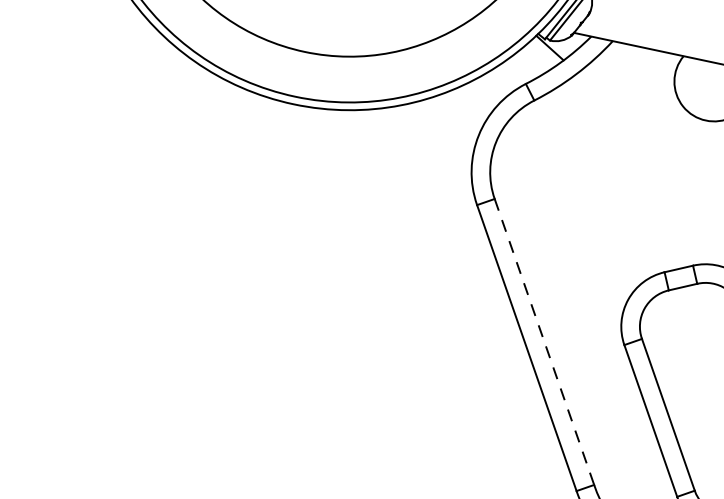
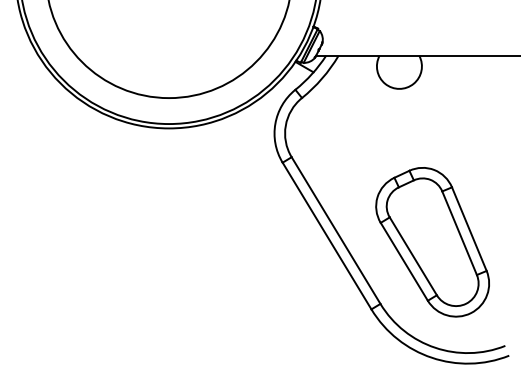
line: (545, 341) -> (336, 230), dashed -> solid

